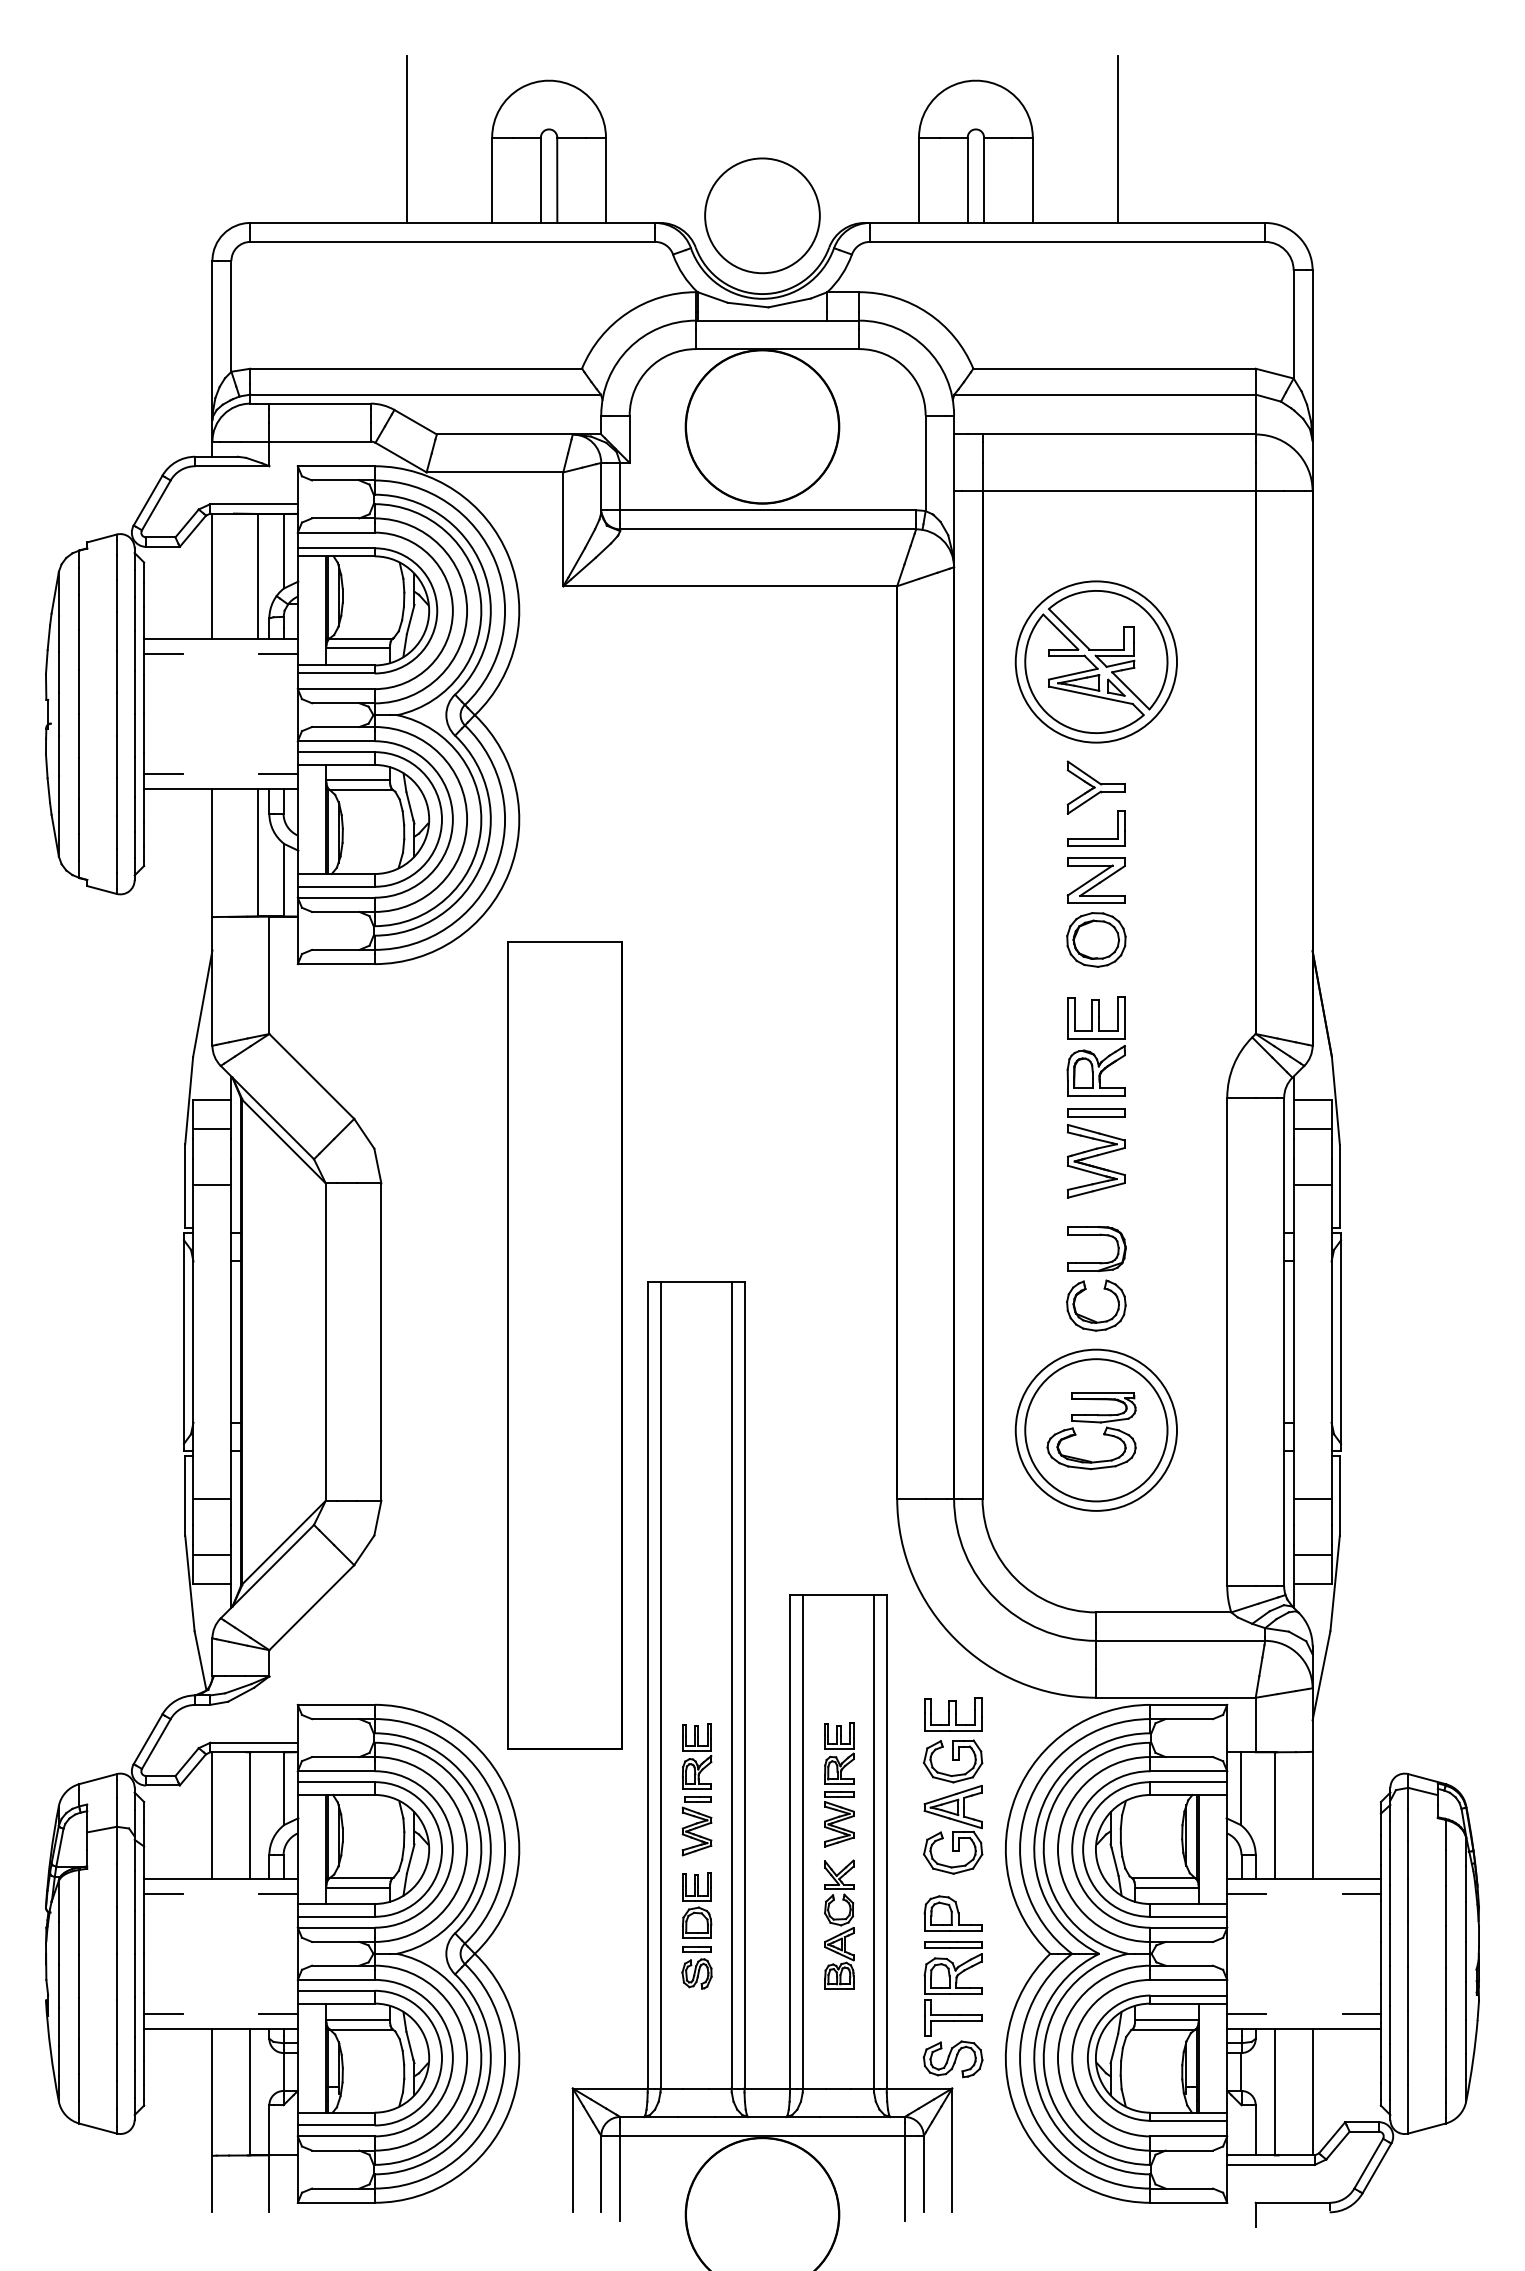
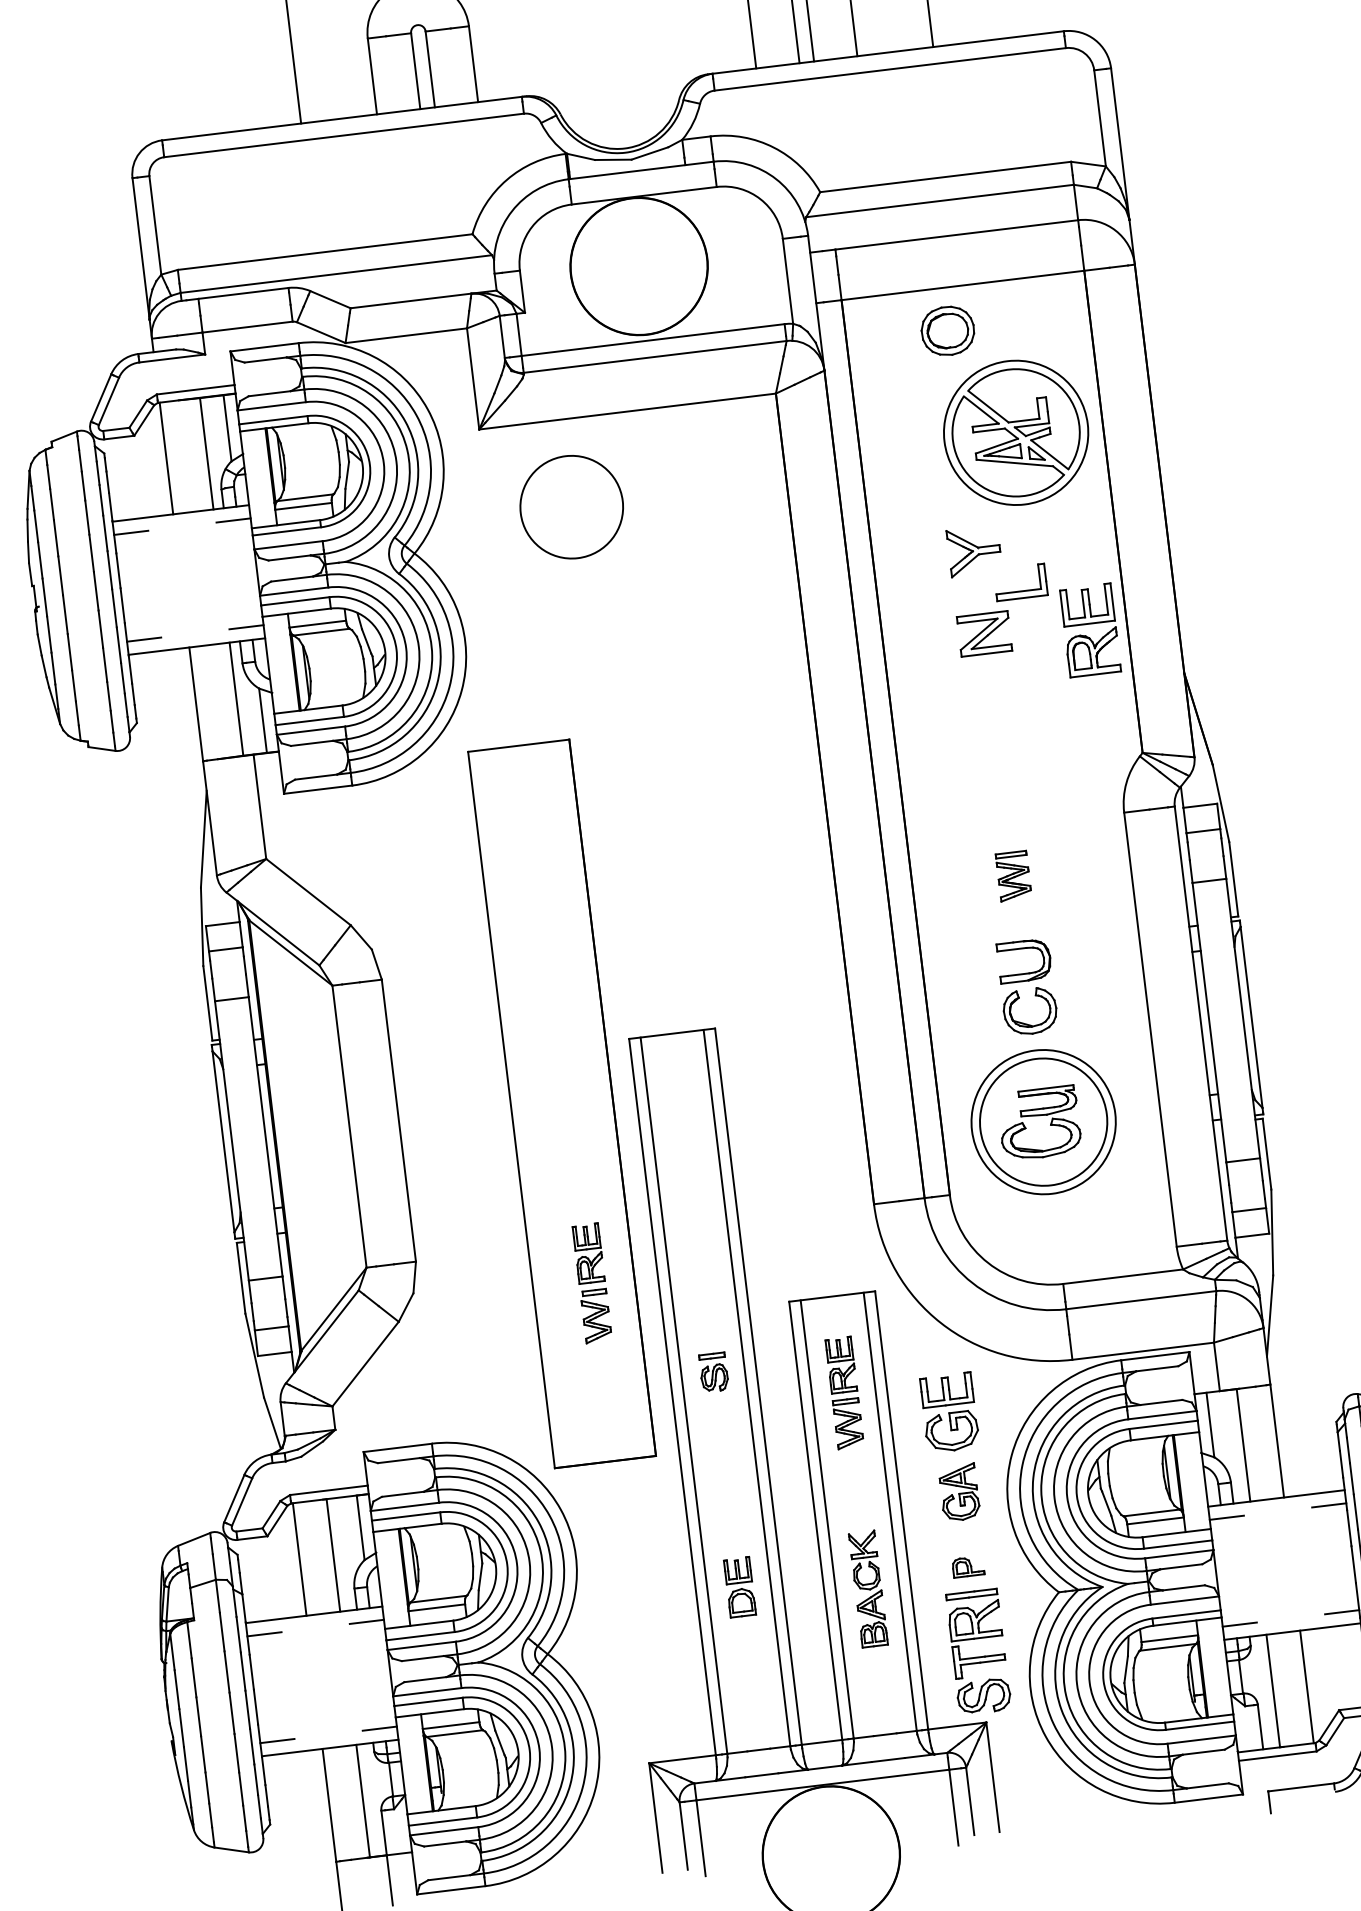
circle: (762, 215) -> (571, 506), moved
part: (1095, 661) -> (1015, 432), moved
part: (1096, 838) -> (1021, 591), moved
part: (1096, 939) -> (947, 330), moved
part: (1091, 1051) -> (1086, 635), moved
part: (1095, 1153) -> (1013, 876), size x0.6
part: (839, 1784) -> (844, 1392), moved
part: (696, 1789) -> (591, 1283), moved
part: (953, 1829) -> (959, 1492), size x0.7
part: (952, 1913) -> (967, 1566), size x0.6
part: (696, 1967) -> (713, 1372), moved

